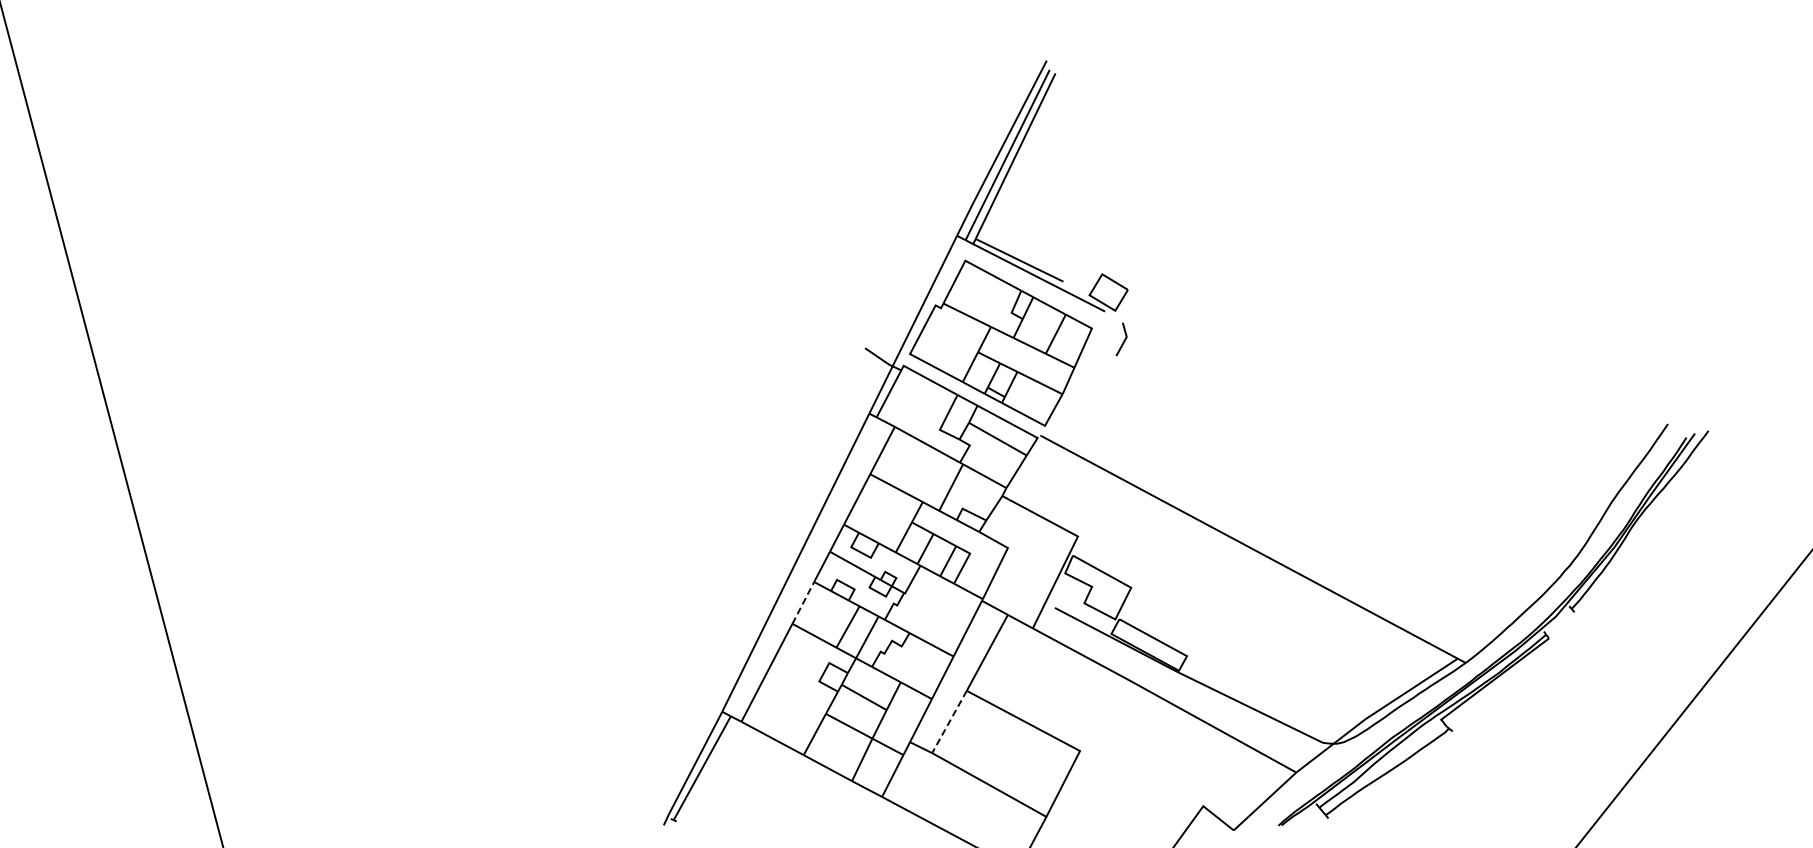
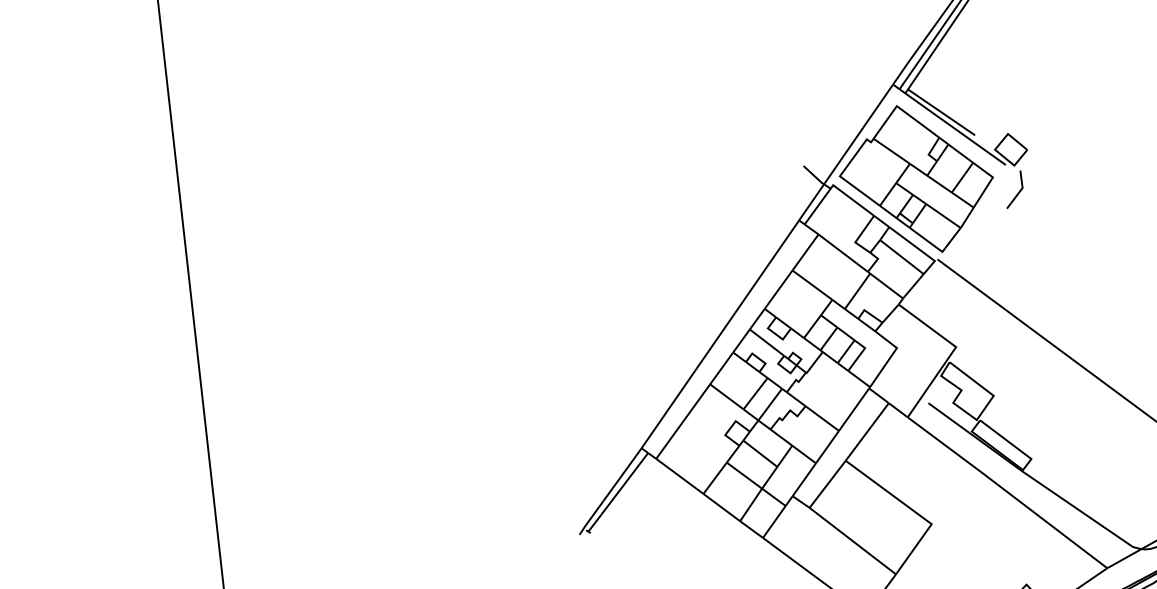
part: (1121, 339) -> (1015, 190), size x1.43
line: (803, 602) -> (721, 368), dashed -> solid
line: (949, 721) -> (827, 483), dashed -> solid

